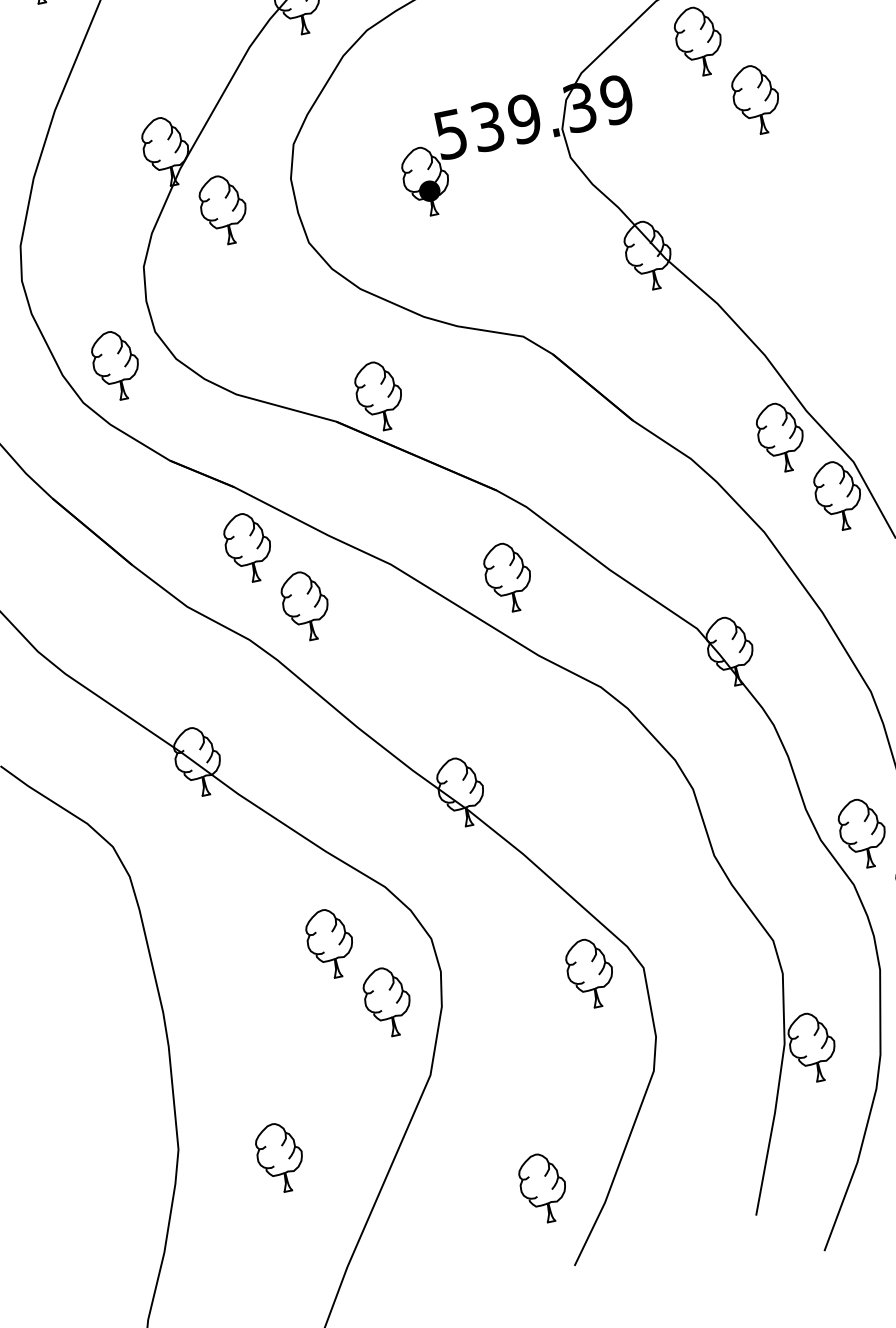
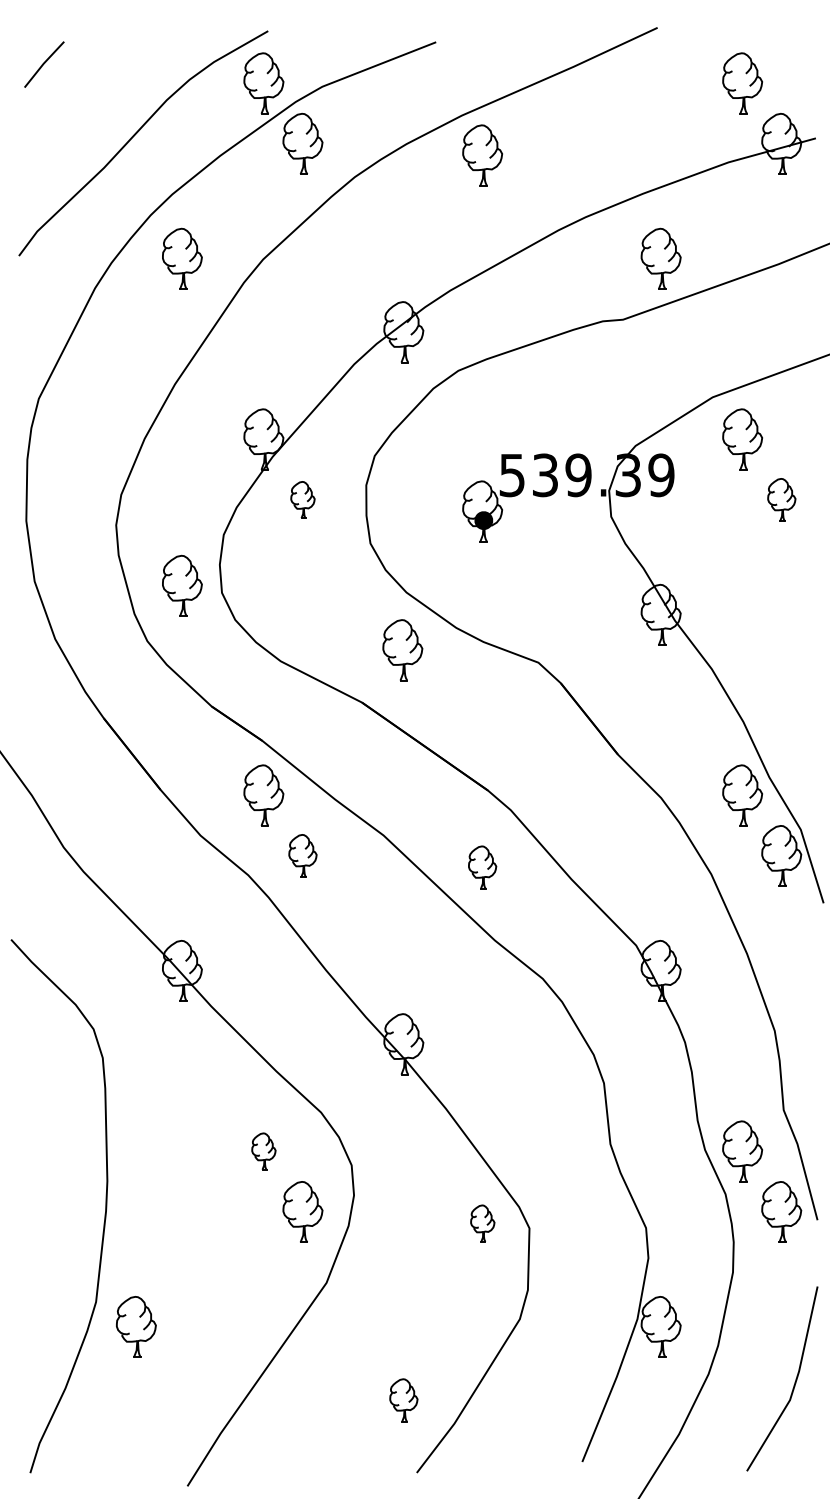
part: (756, 99) -> (781, 499), size x0.7
part: (223, 209) -> (302, 499), size x0.6
part: (116, 365) -> (182, 585), moved
part: (379, 396) -> (402, 650), moved
part: (508, 577) -> (482, 867), size x0.7
part: (305, 605) -> (302, 855), size x0.7
part: (330, 943) -> (263, 1151), size x0.6
part: (590, 973) -> (482, 1223), size x0.6
part: (280, 1156) -> (136, 1326), moved
part: (543, 1188) -> (403, 1400), size x0.7

